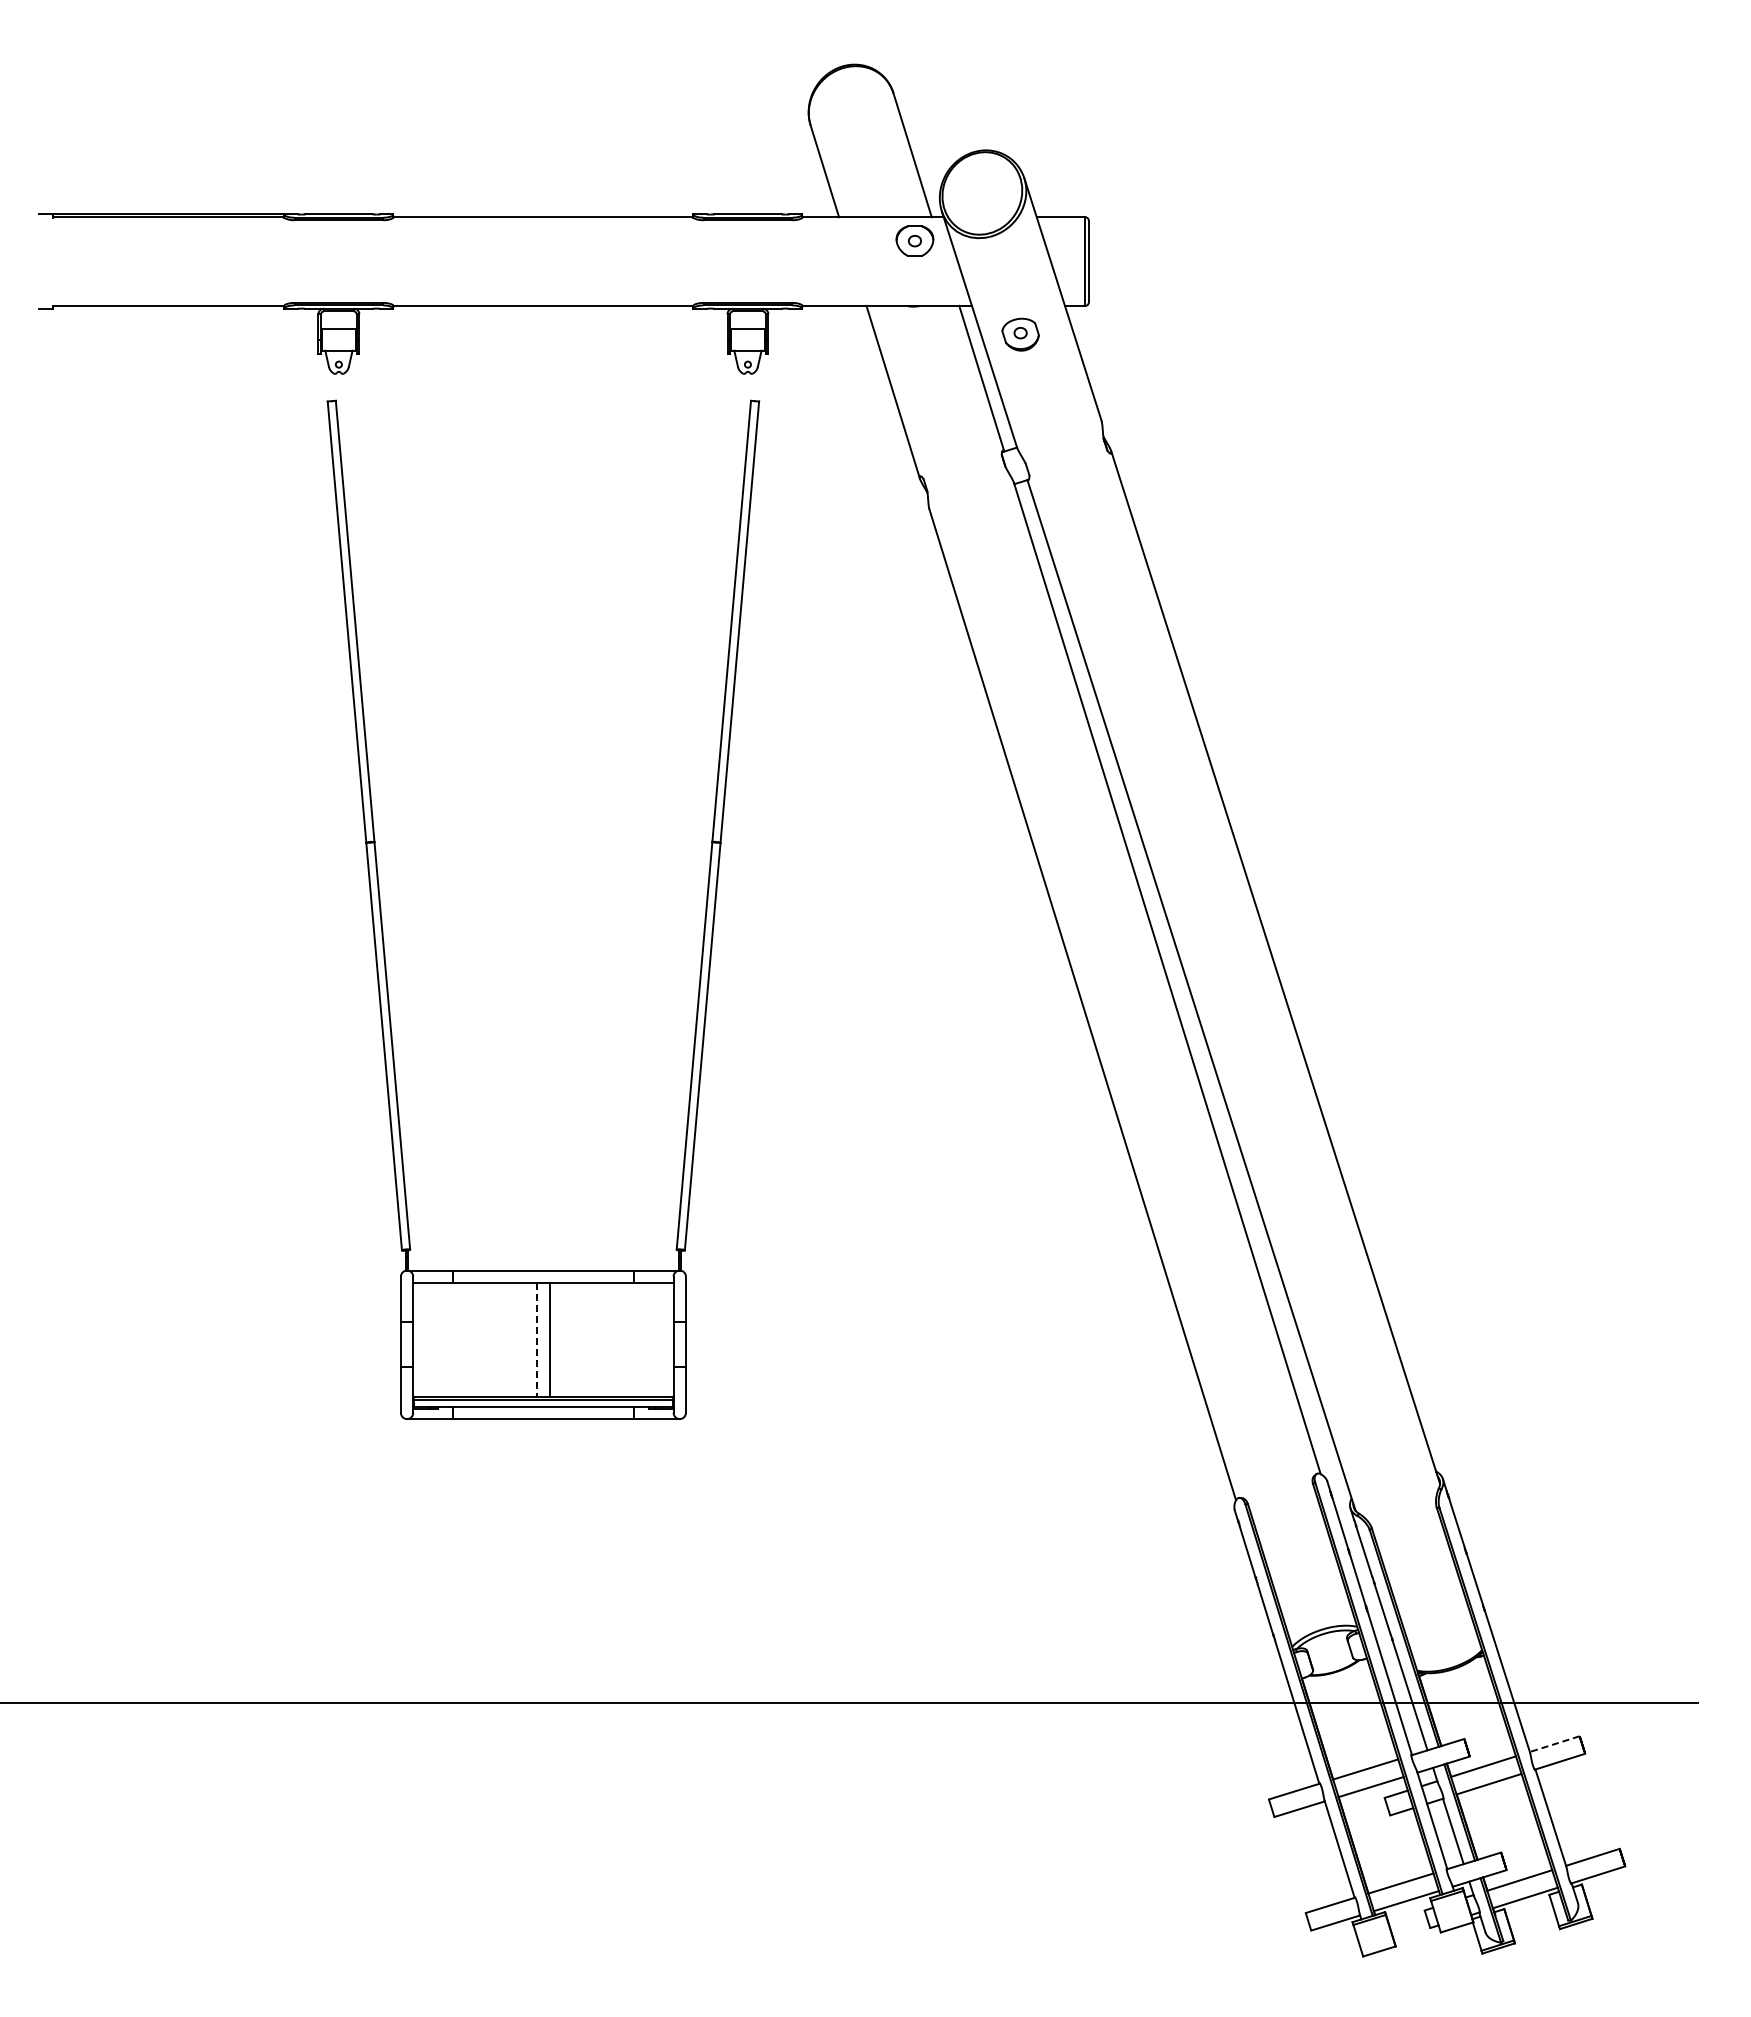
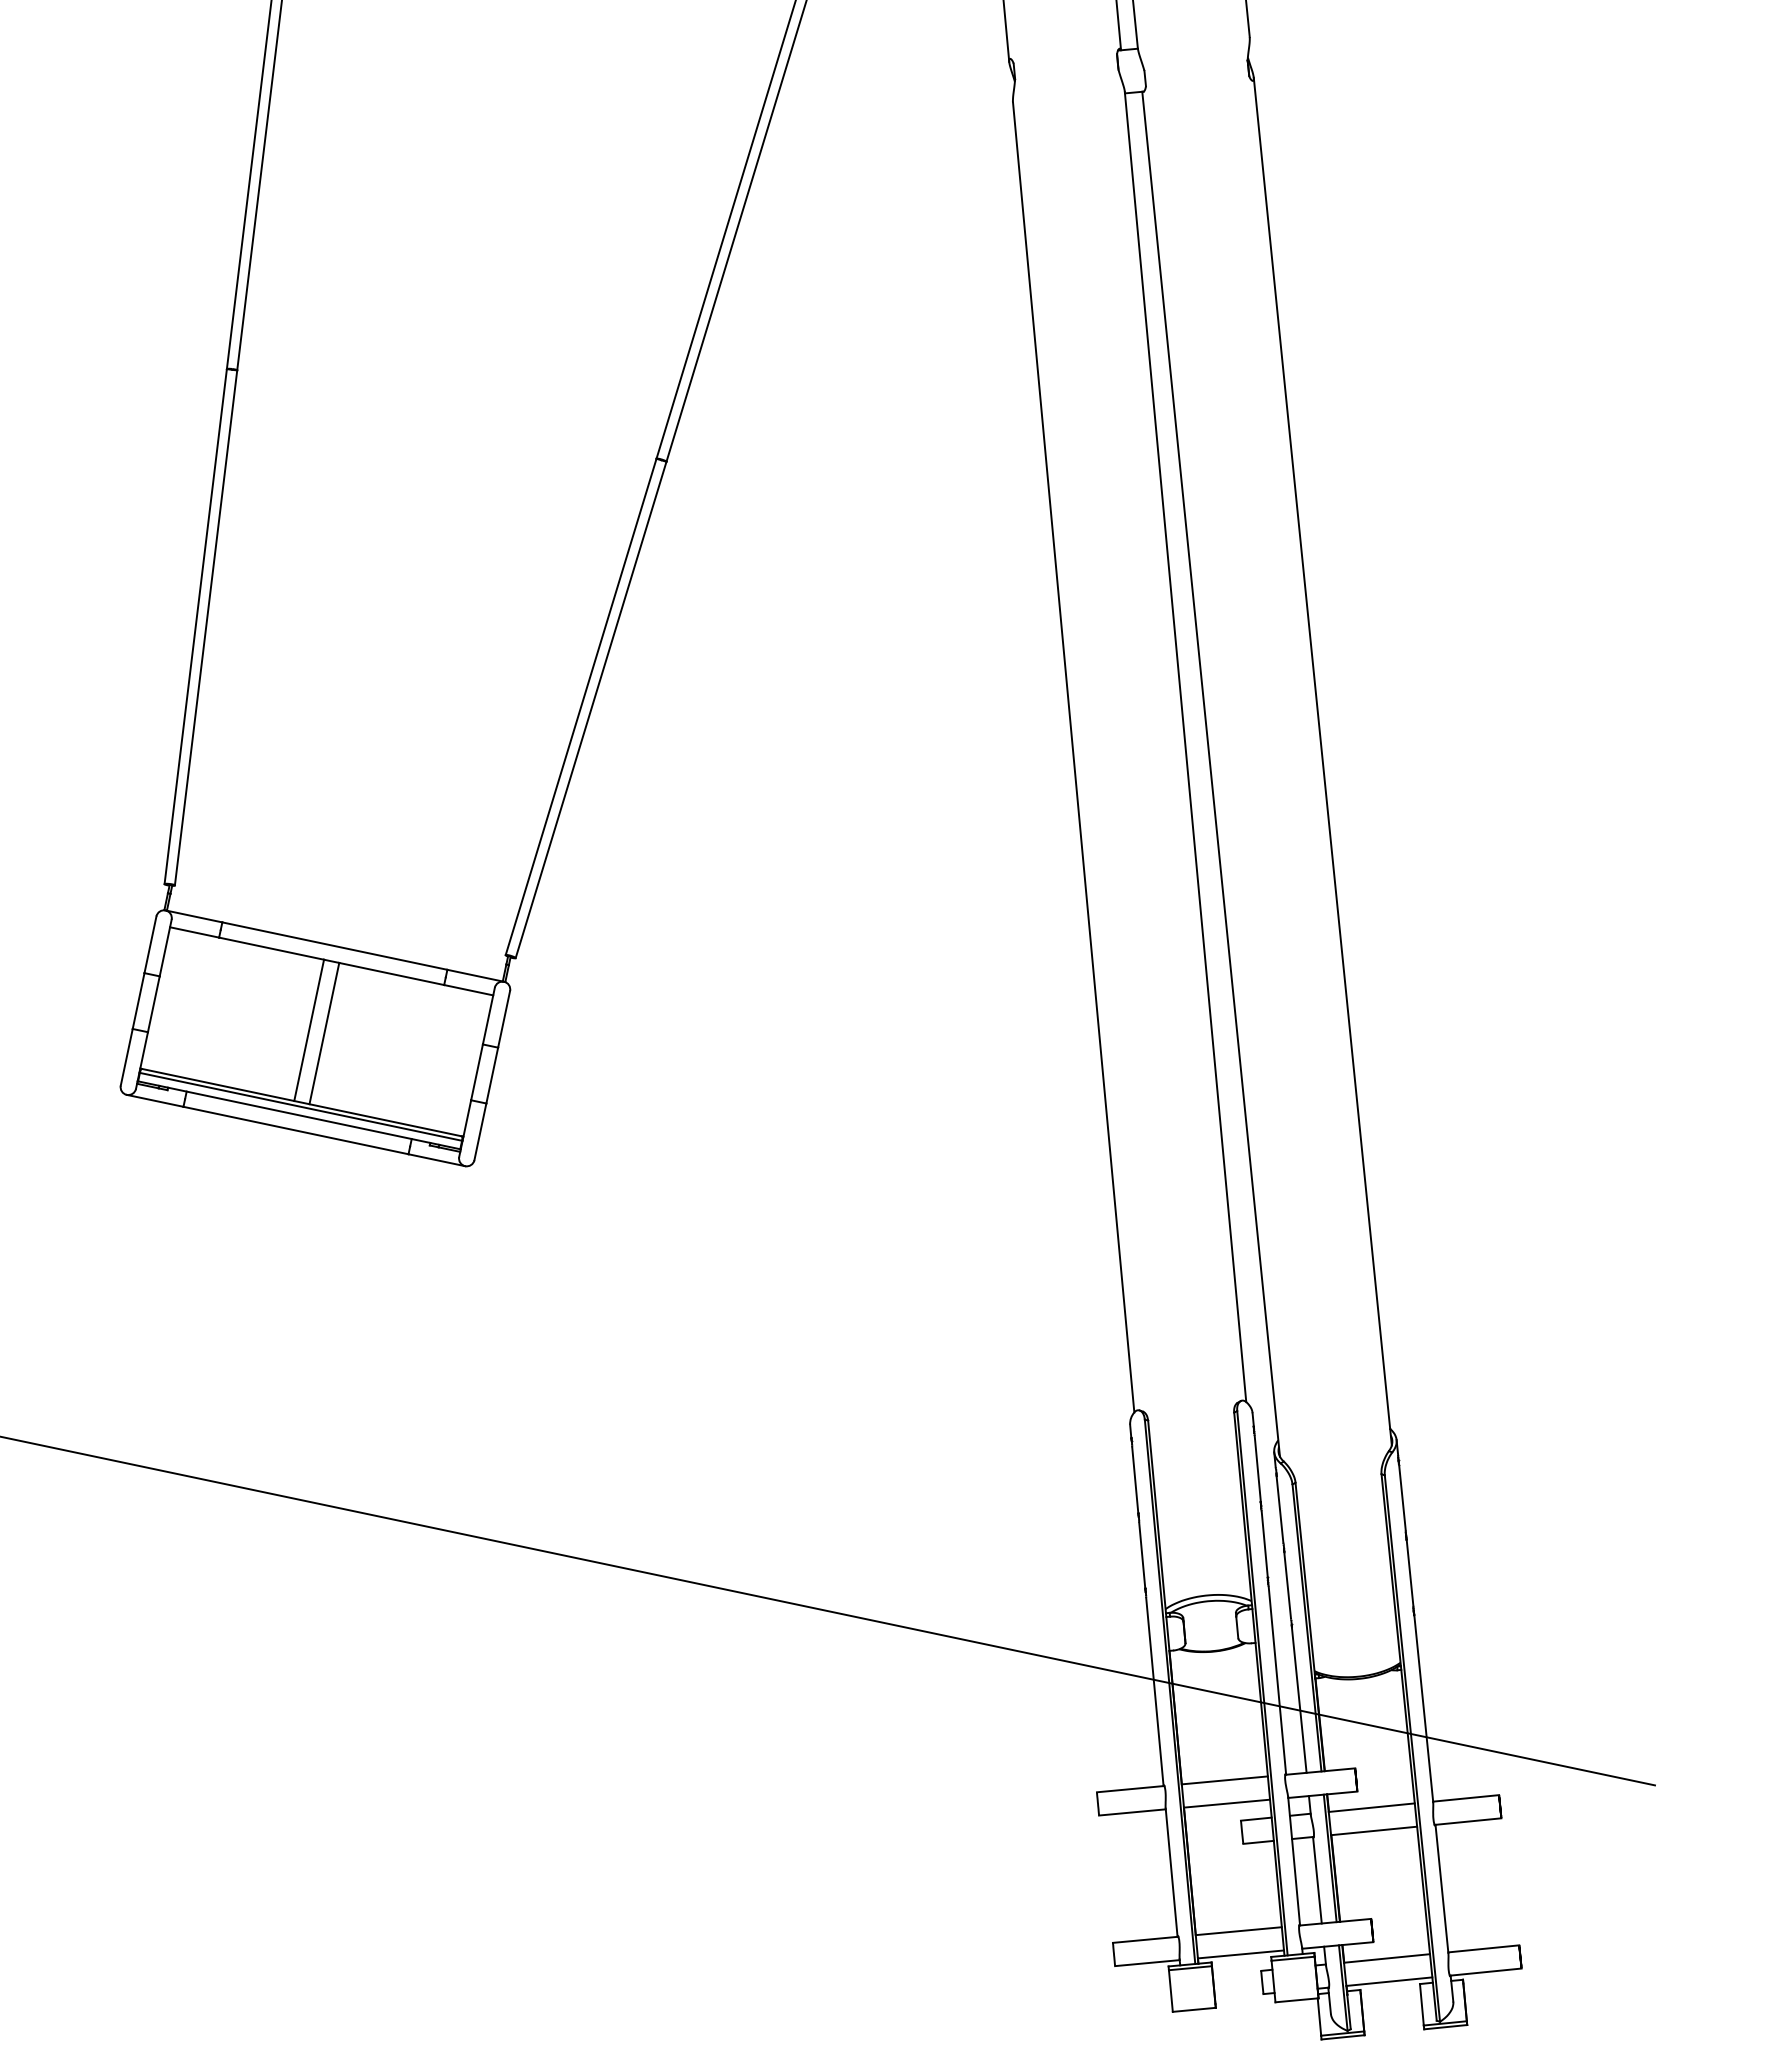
line: (537, 1339) -> (309, 1030), dashed -> solid
line: (1554, 1744) -> (1465, 1798), dashed -> solid

